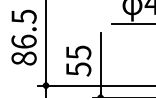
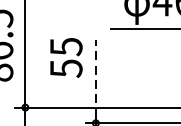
text: (78, 60) -> (66, 57), moved
line: (100, 63) -> (95, 79), solid -> dashed

